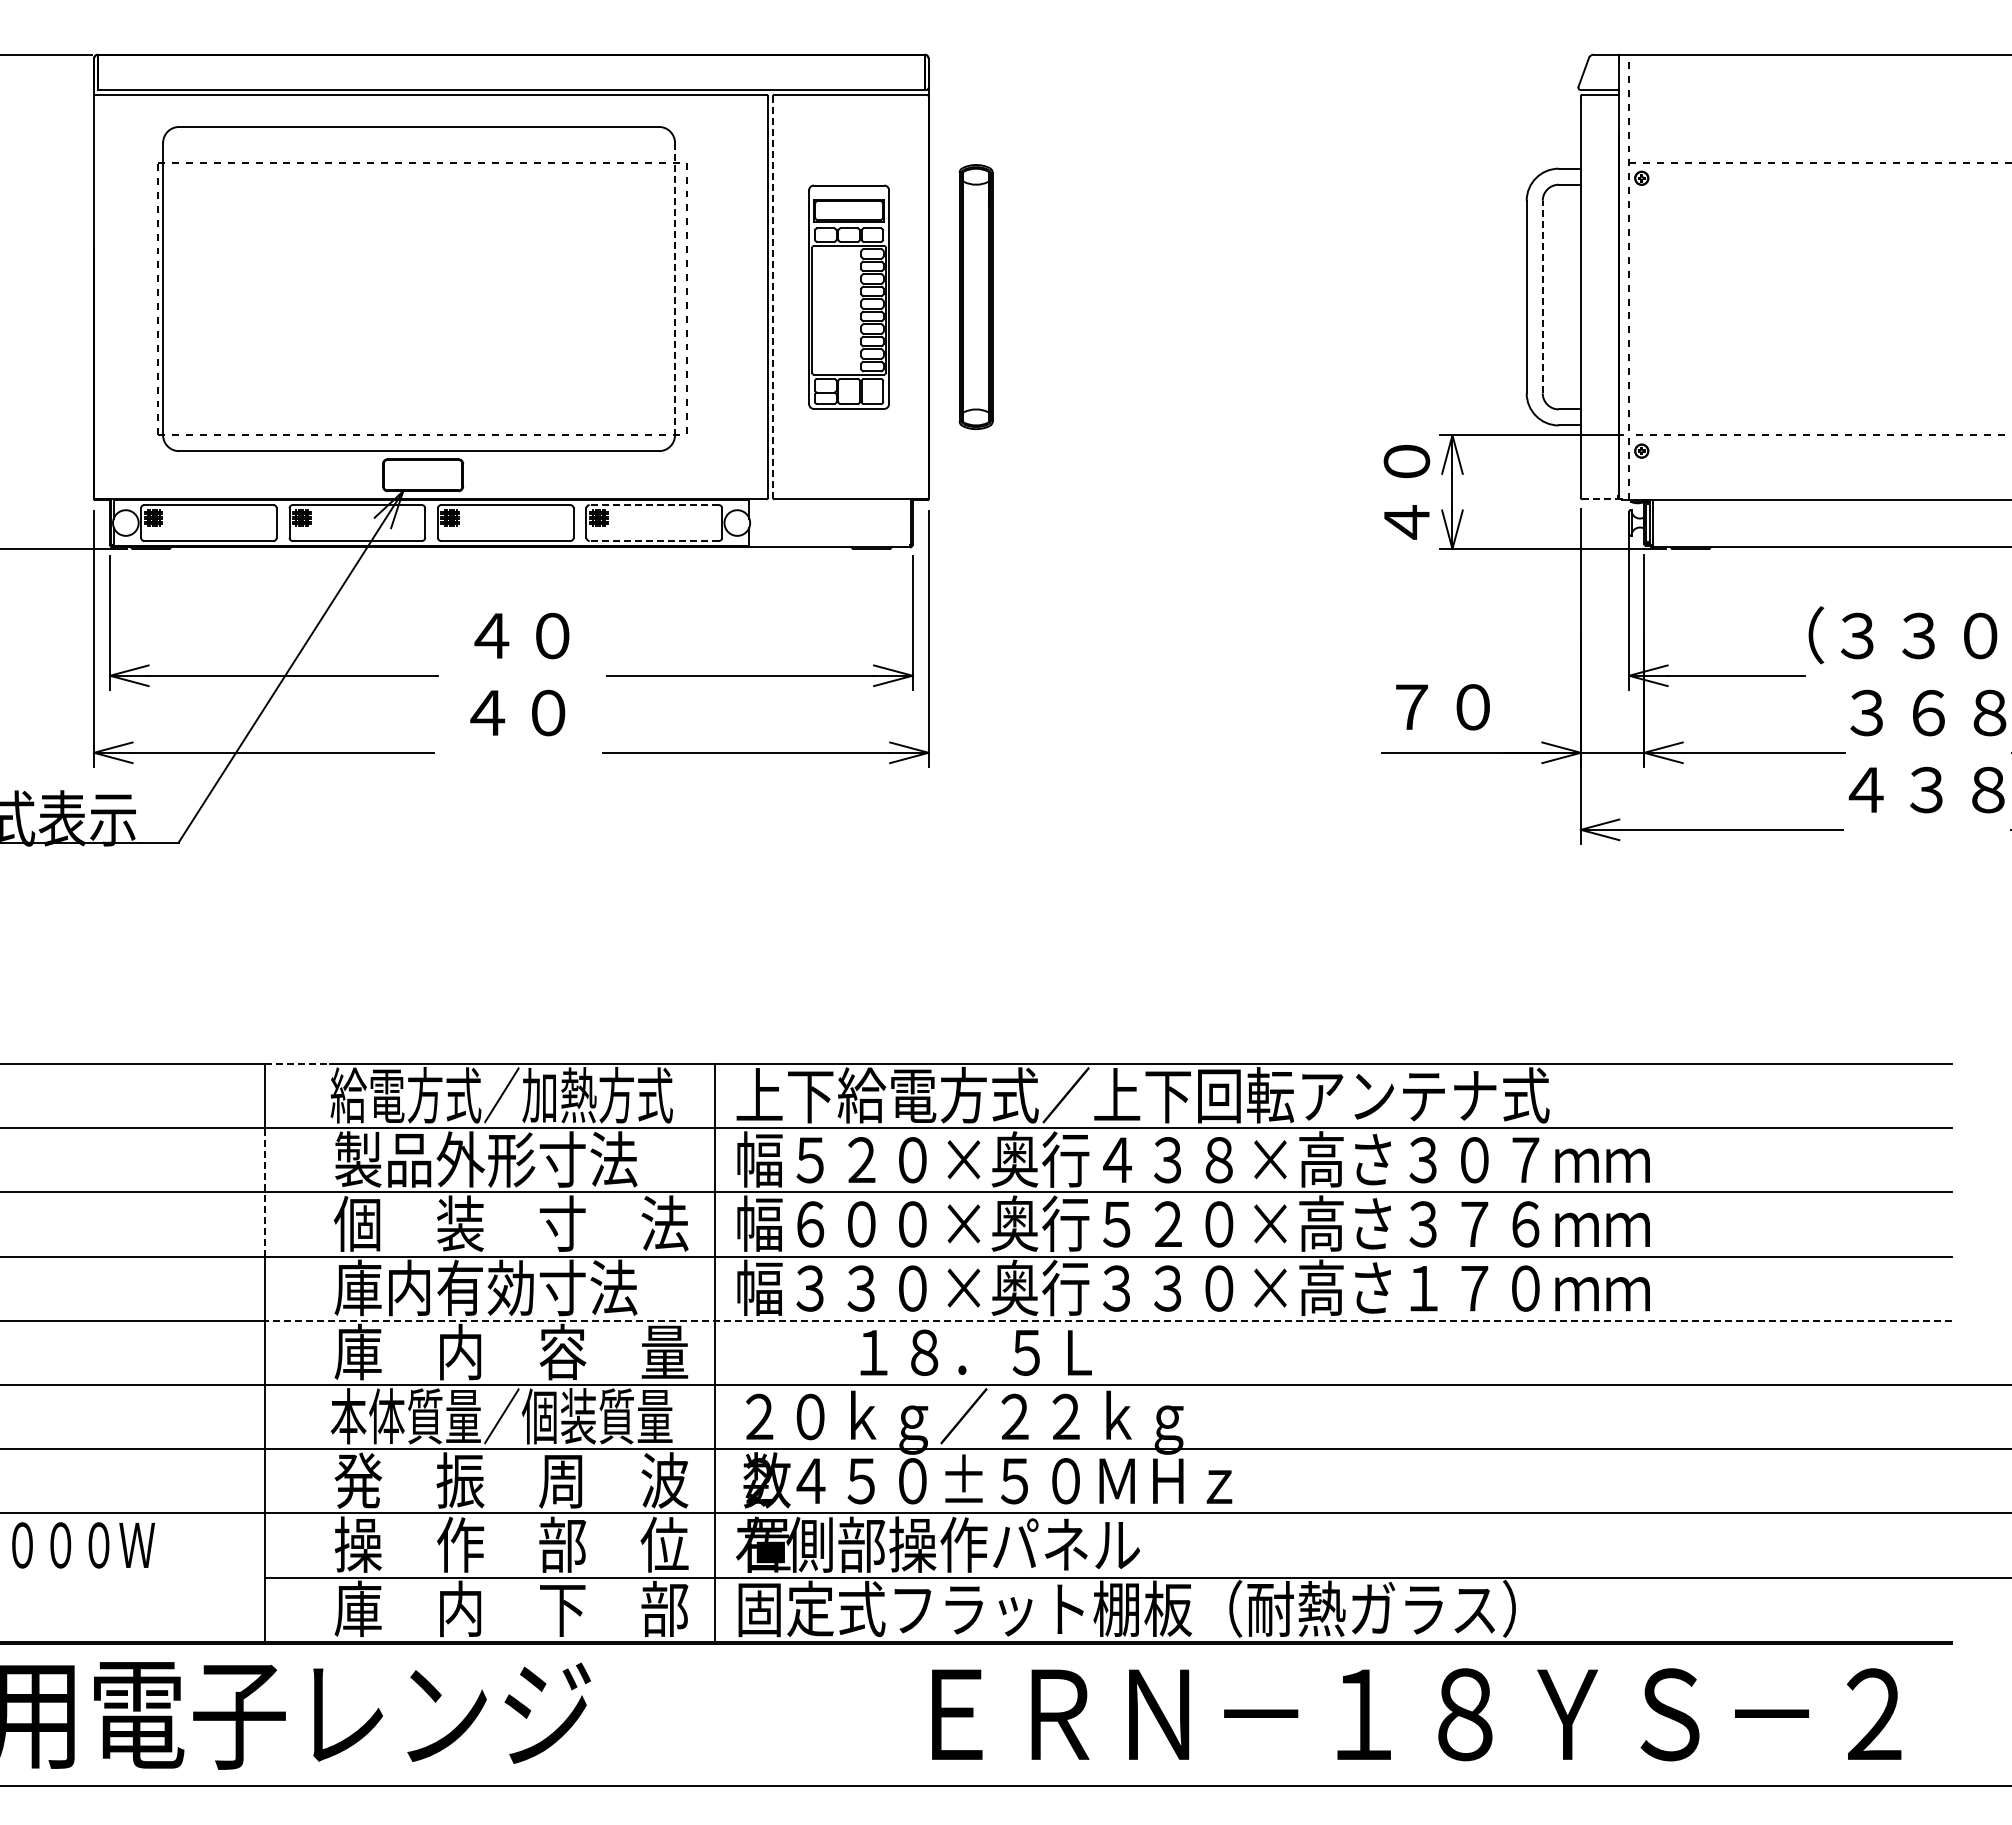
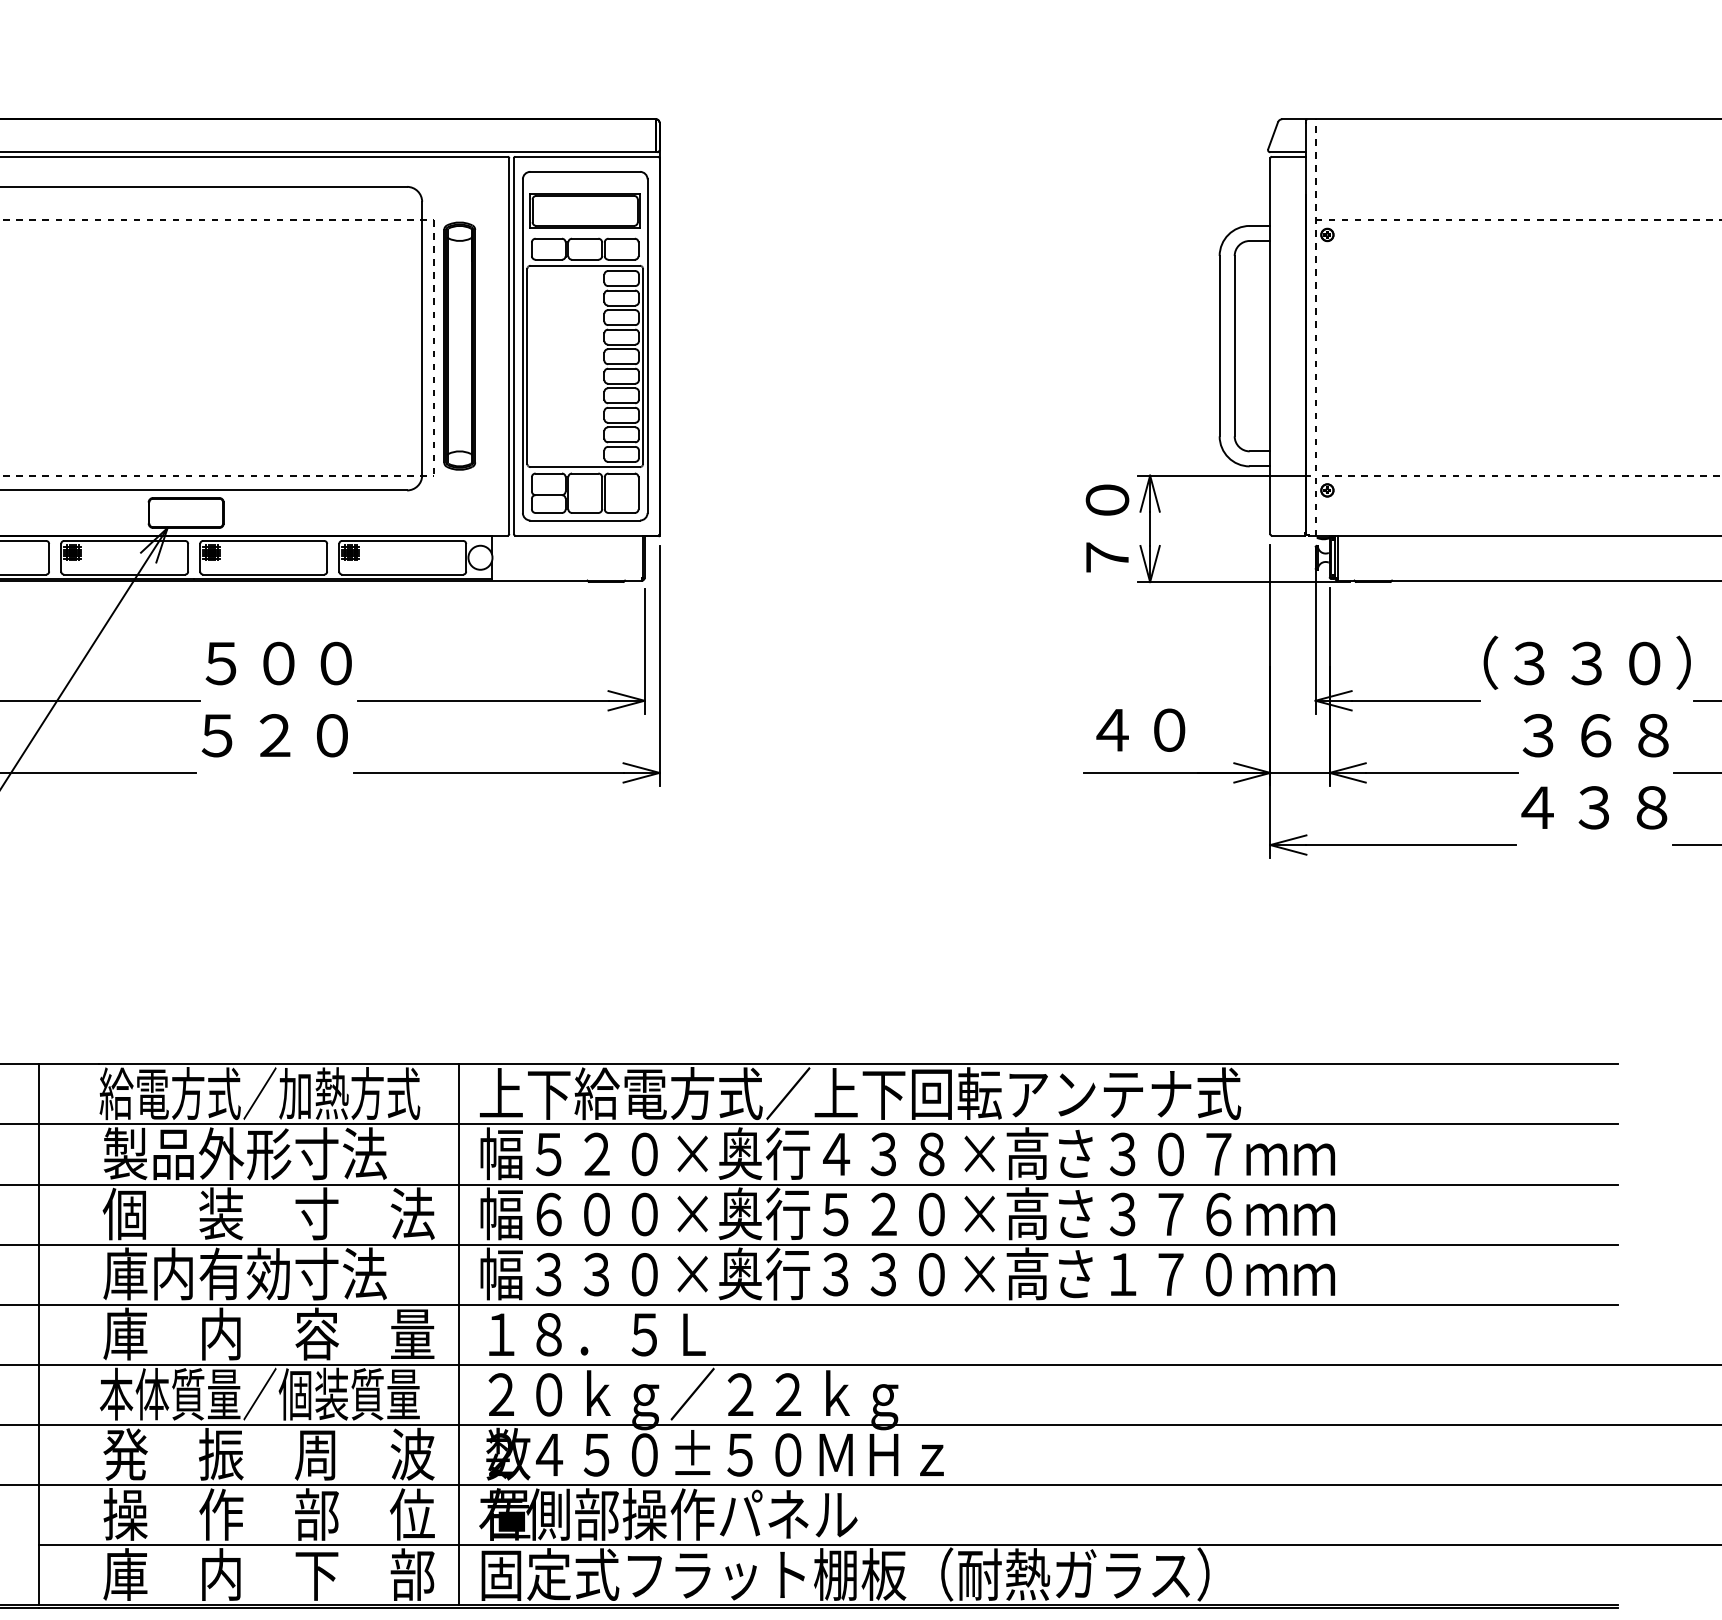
line: (675, 289) -> (422, 339), dashed -> solid
part: (975, 296) -> (459, 345), moved
line: (1542, 296) -> (1234, 345), dashed -> solid
line: (772, 297) -> (513, 346), dashed -> solid
part: (848, 297) -> (584, 346), size x1.67
line: (1600, 499) -> (1288, 535), dashed -> solid
line: (654, 505) -> (402, 541), dashed -> solid
text: (1406, 522) -> (1107, 557), ４０ -> ７０
line: (654, 541) -> (402, 575), dashed -> solid
text: (521, 635) -> (278, 663), ４０ -> ５００
text: (1412, 706) -> (1112, 729), ７０ -> ４０
text: (517, 712) -> (274, 735), ４０ -> ５２０
line: (298, 1064) -> (69, 1064), dashed -> solid
line: (265, 1191) -> (38, 1183), dashed -> solid
line: (1108, 1320) -> (828, 1304), dashed -> solid
text: (975, 1352) -> (596, 1334), moved

